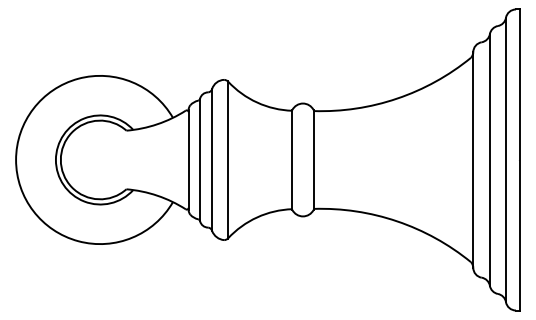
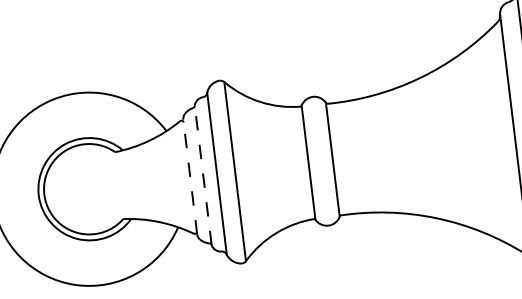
line: (188, 159) -> (189, 176), solid -> dashed
line: (200, 159) -> (203, 174), solid -> dashed

